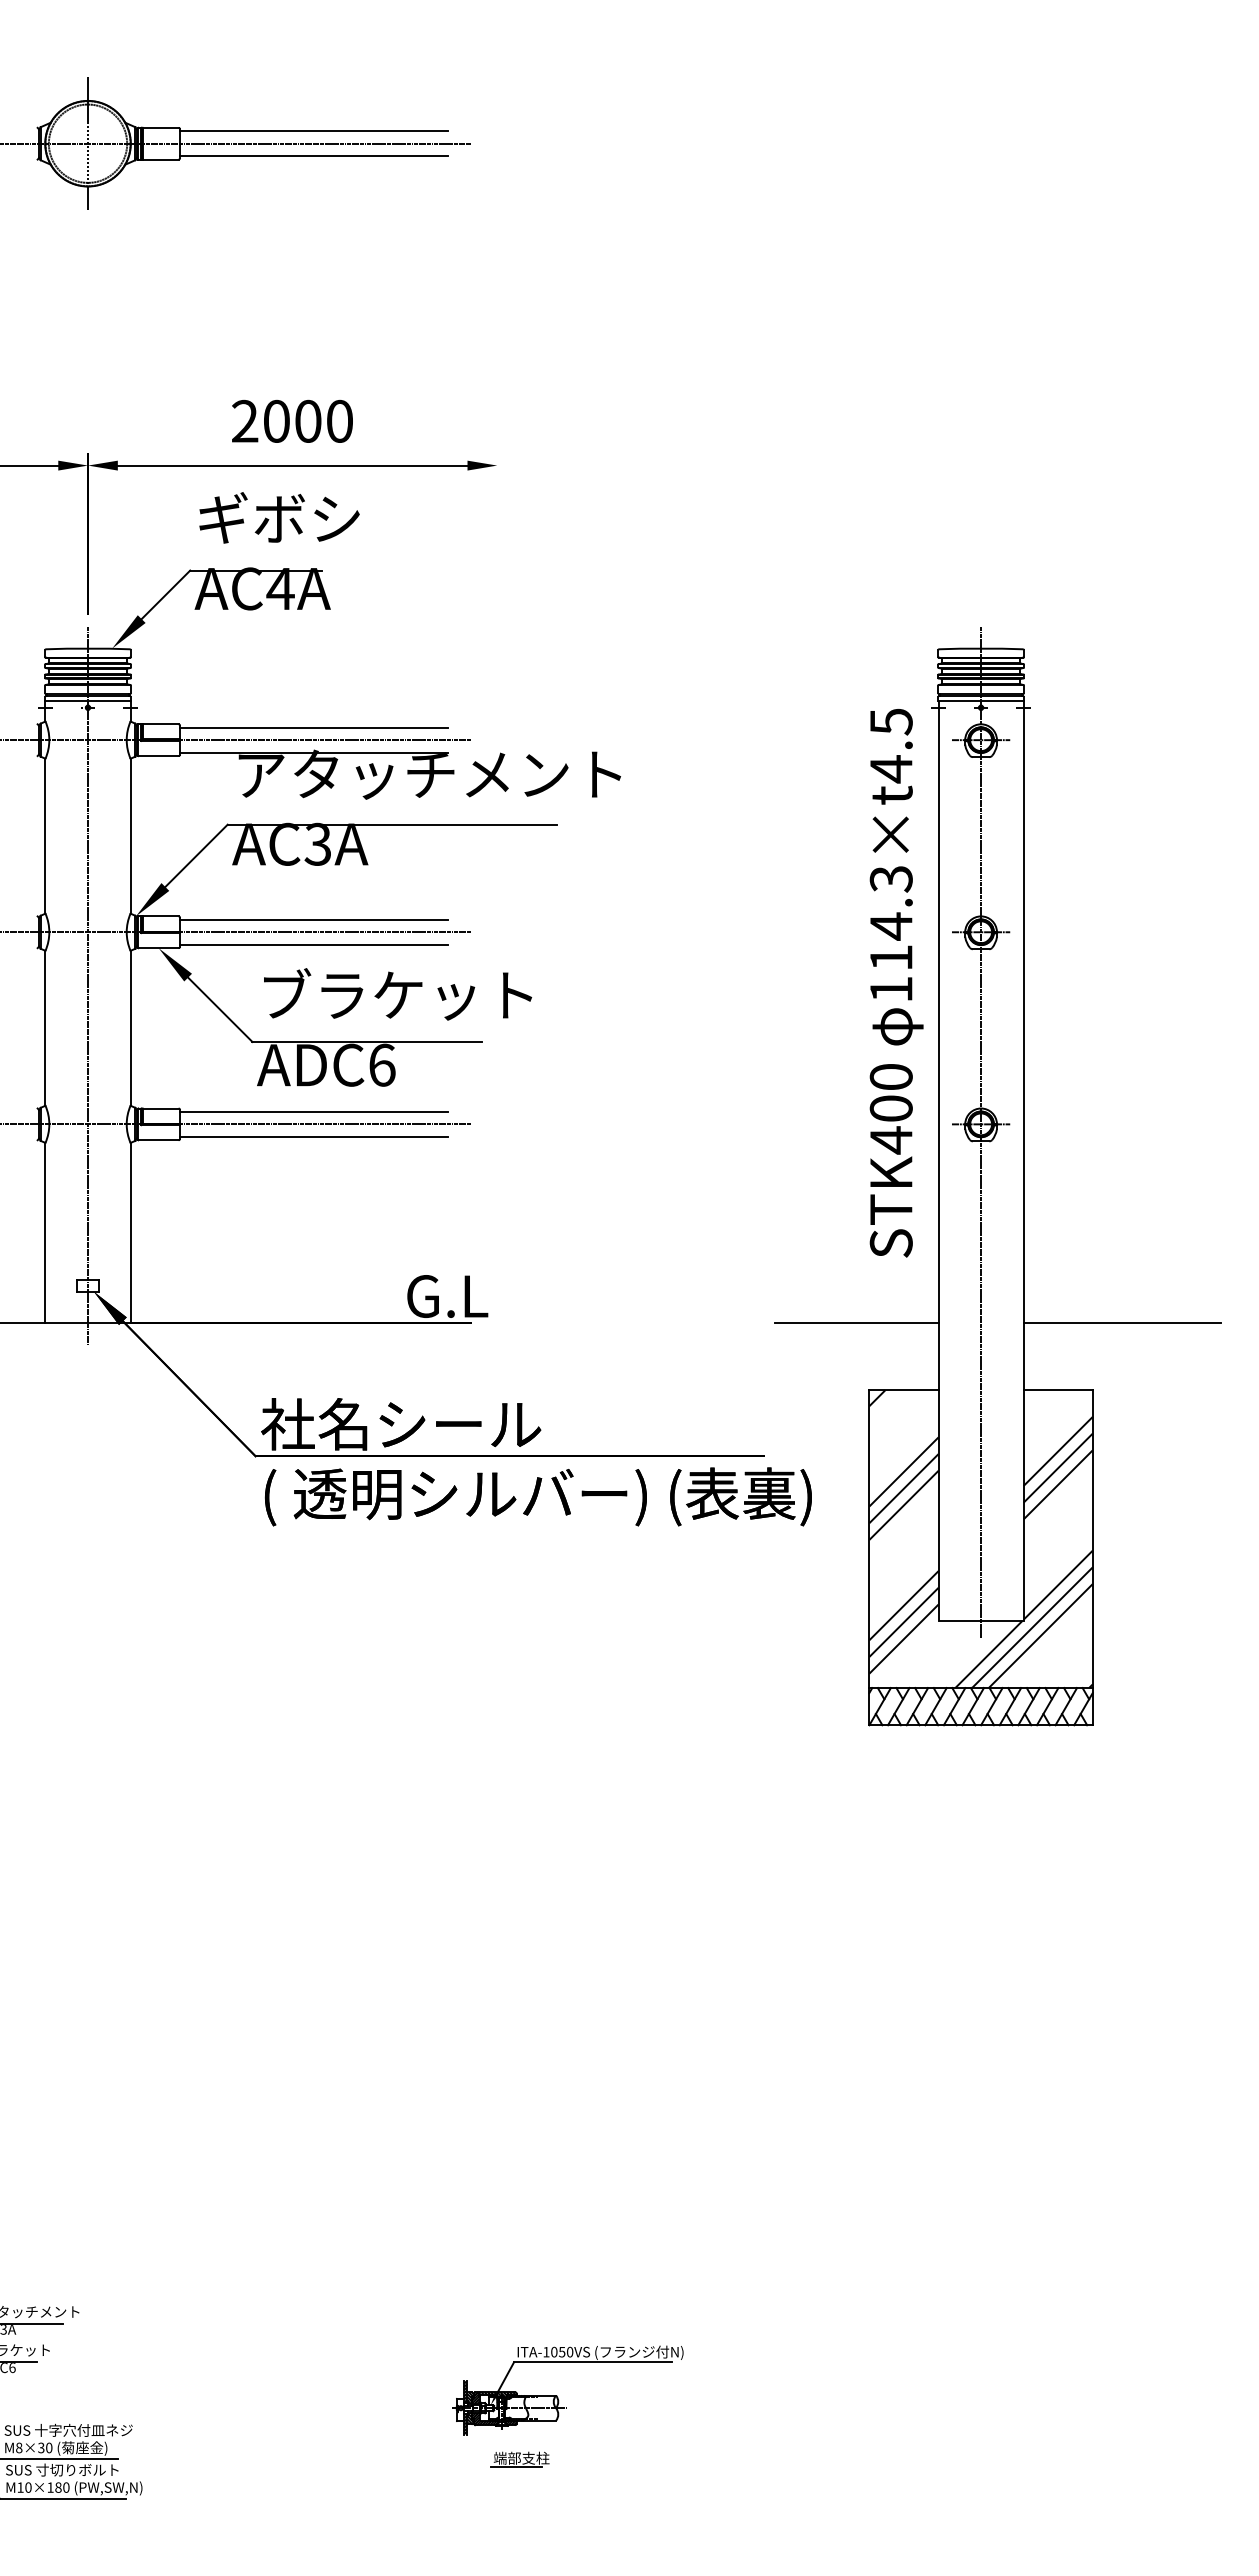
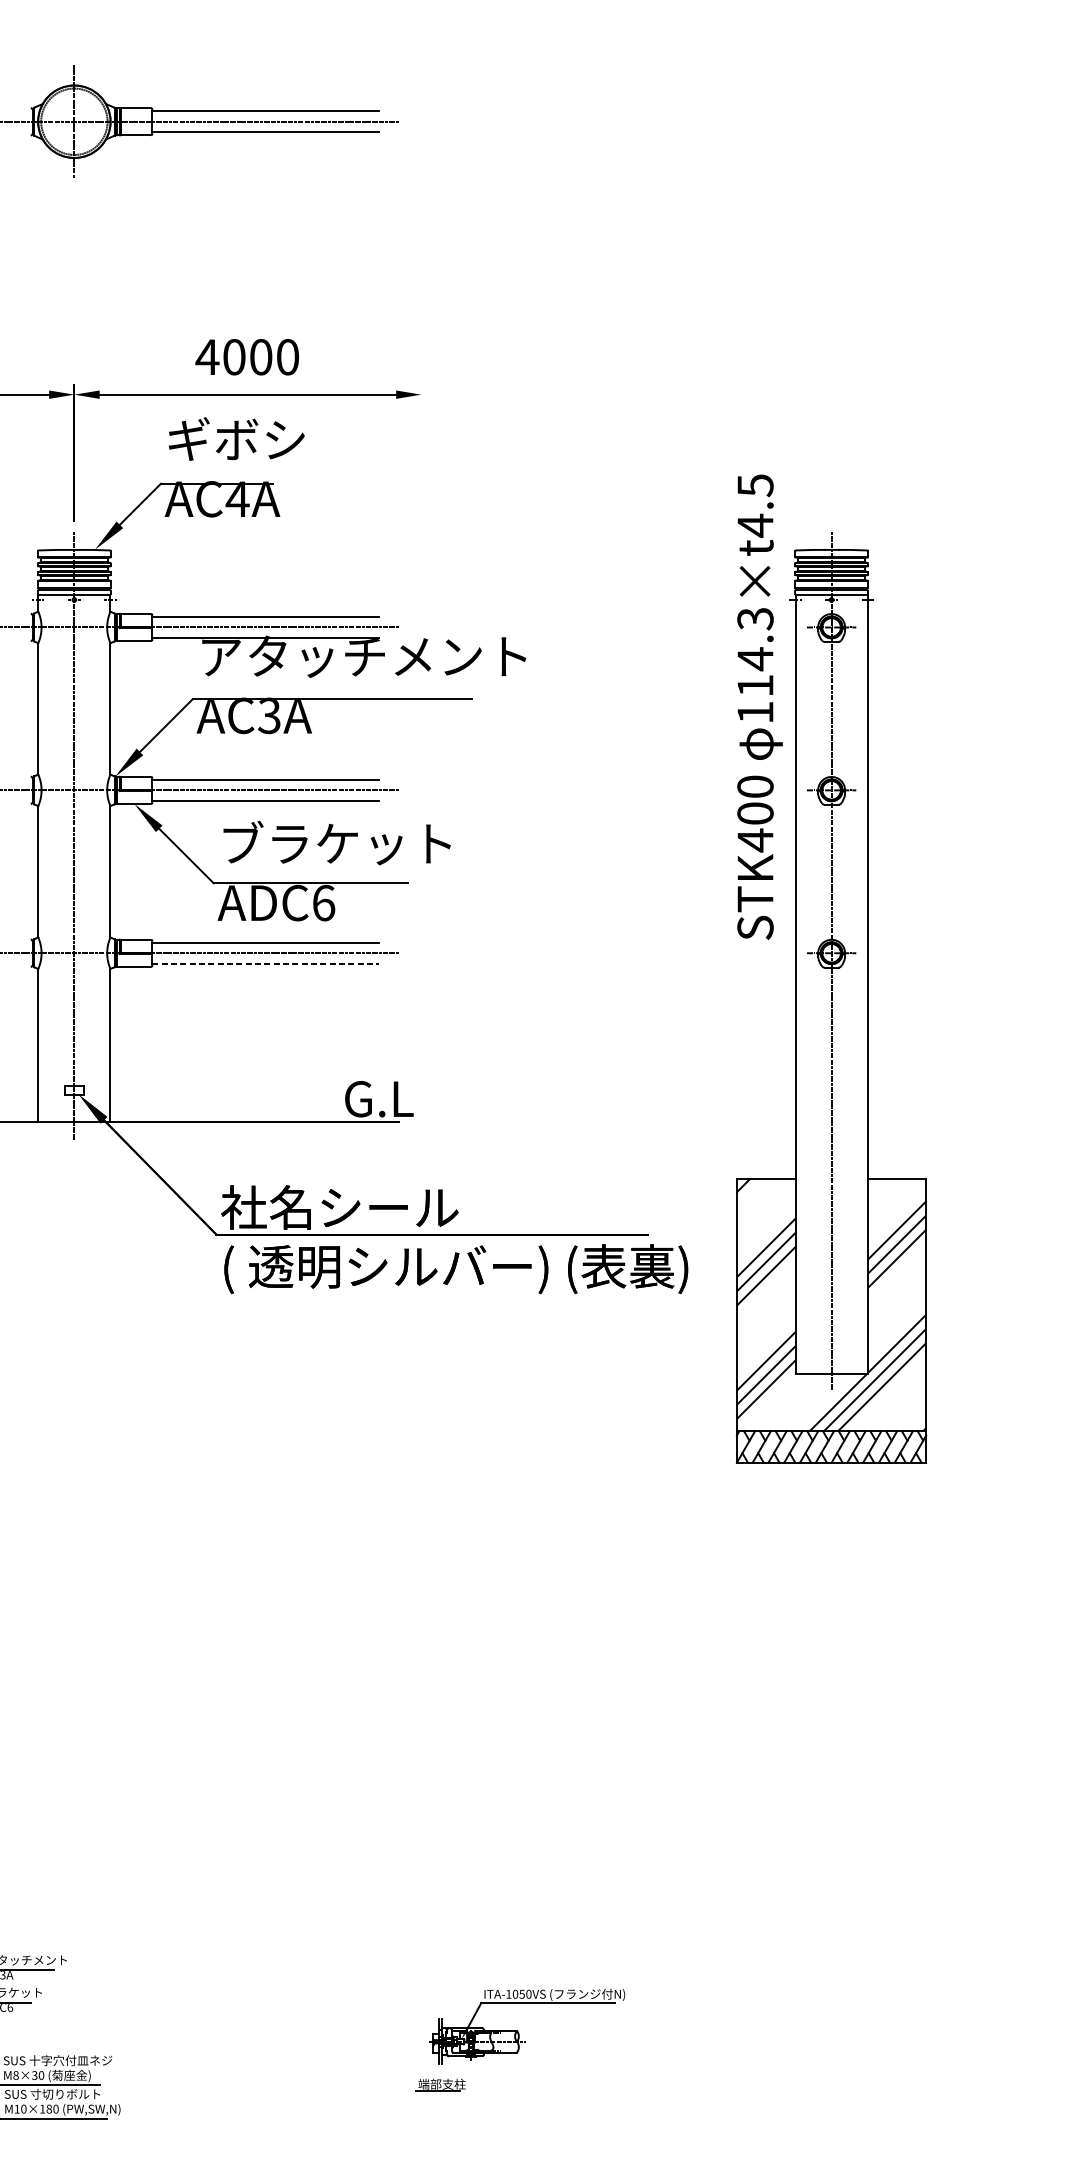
text: (244, 420) -> (207, 356), 2000 -> 4000
text: (896, 983) -> (759, 707), moved
line: (313, 1137) -> (265, 964), solid -> dashed
line: (856, 1323) -> (725, 1122), removed
line: (1122, 1323) -> (951, 1122), removed
part: (557, 2395) -> (518, 2031), moved

